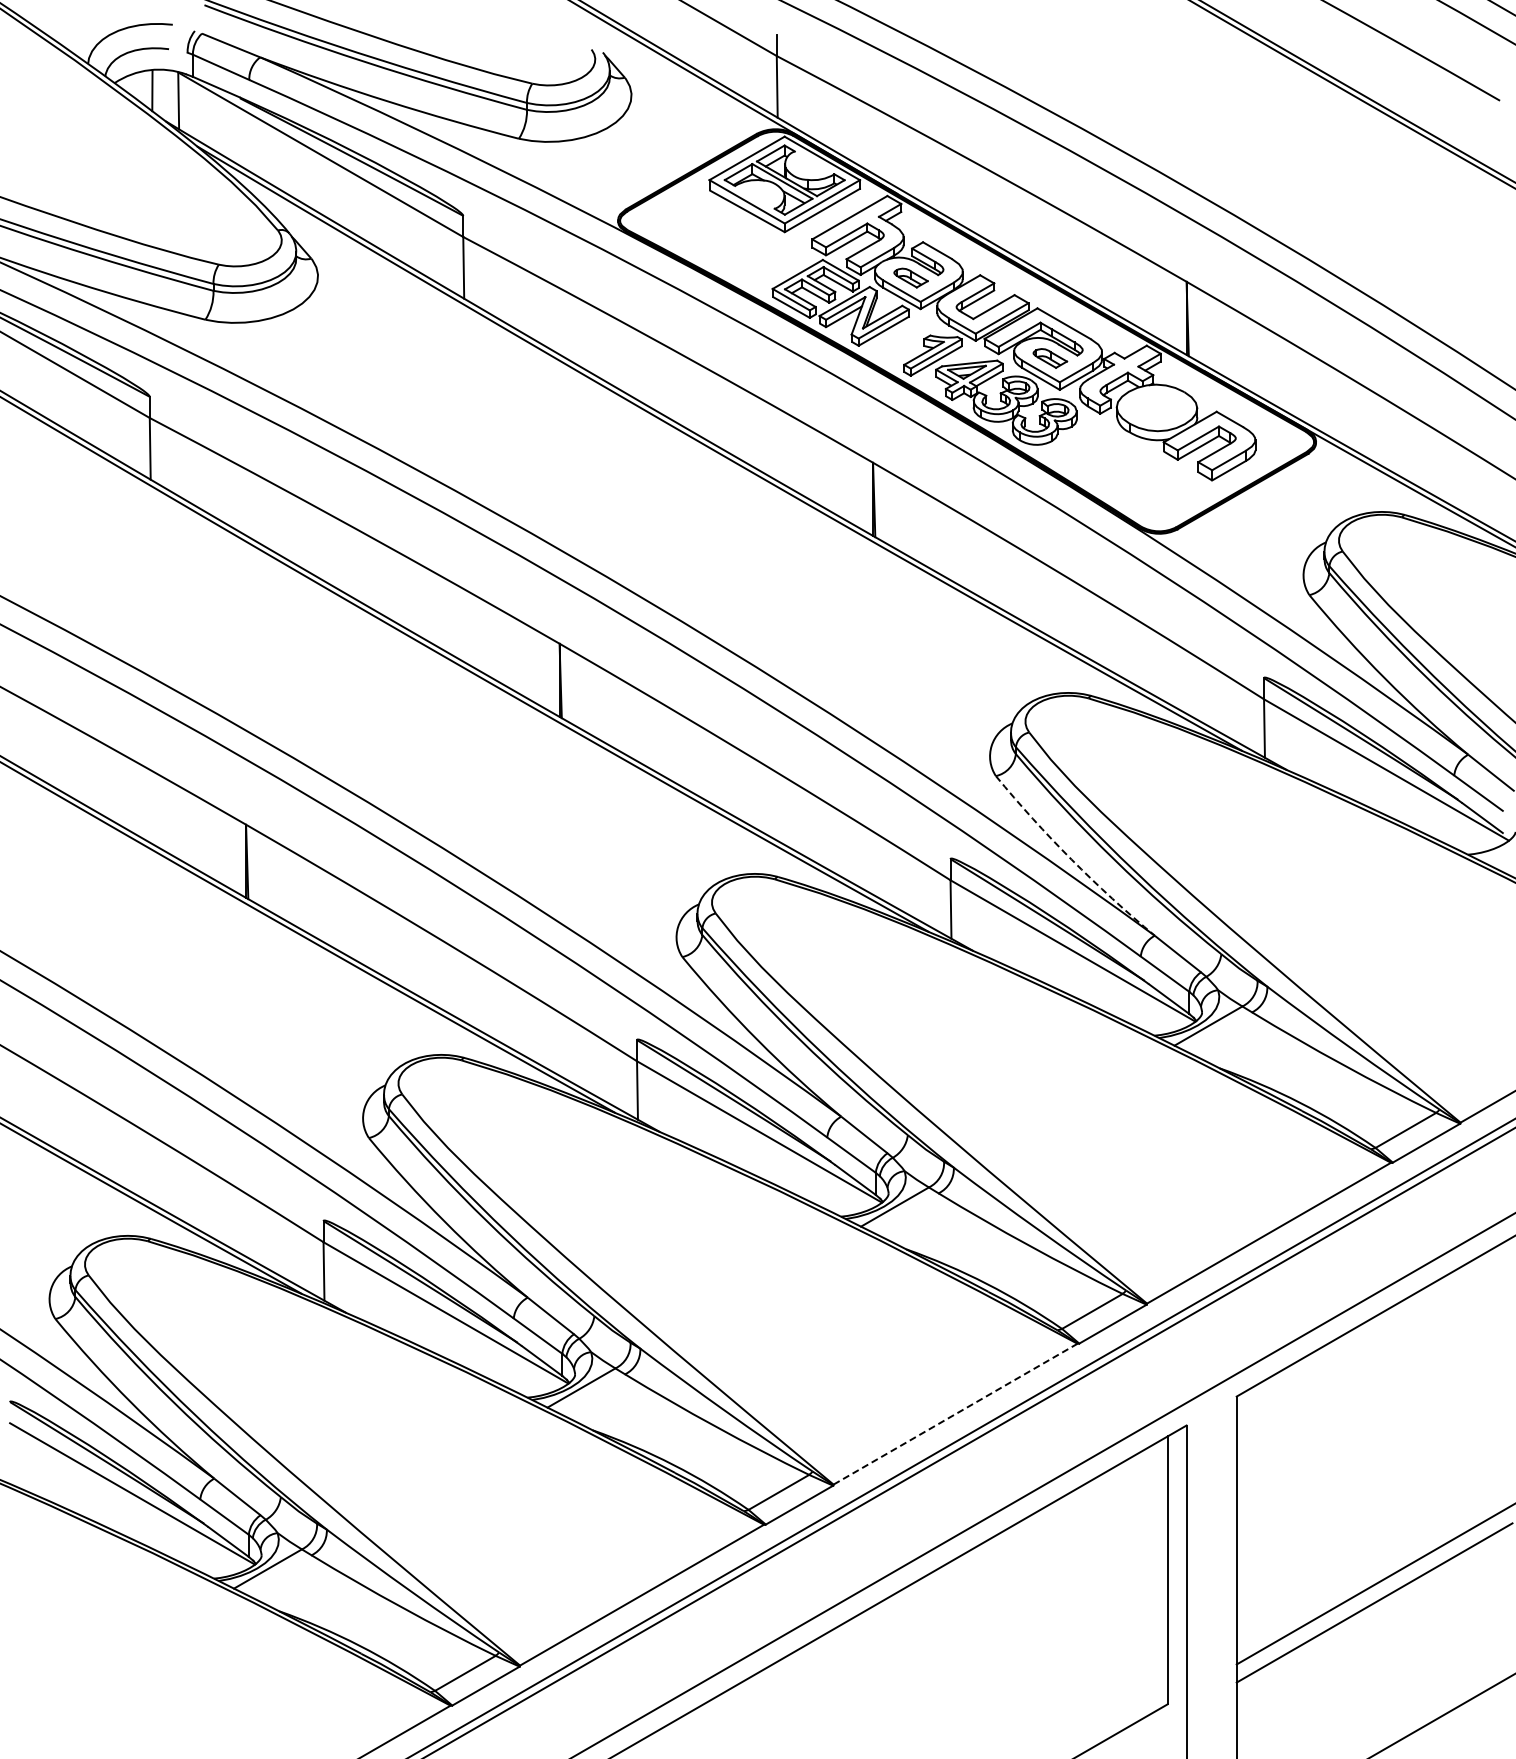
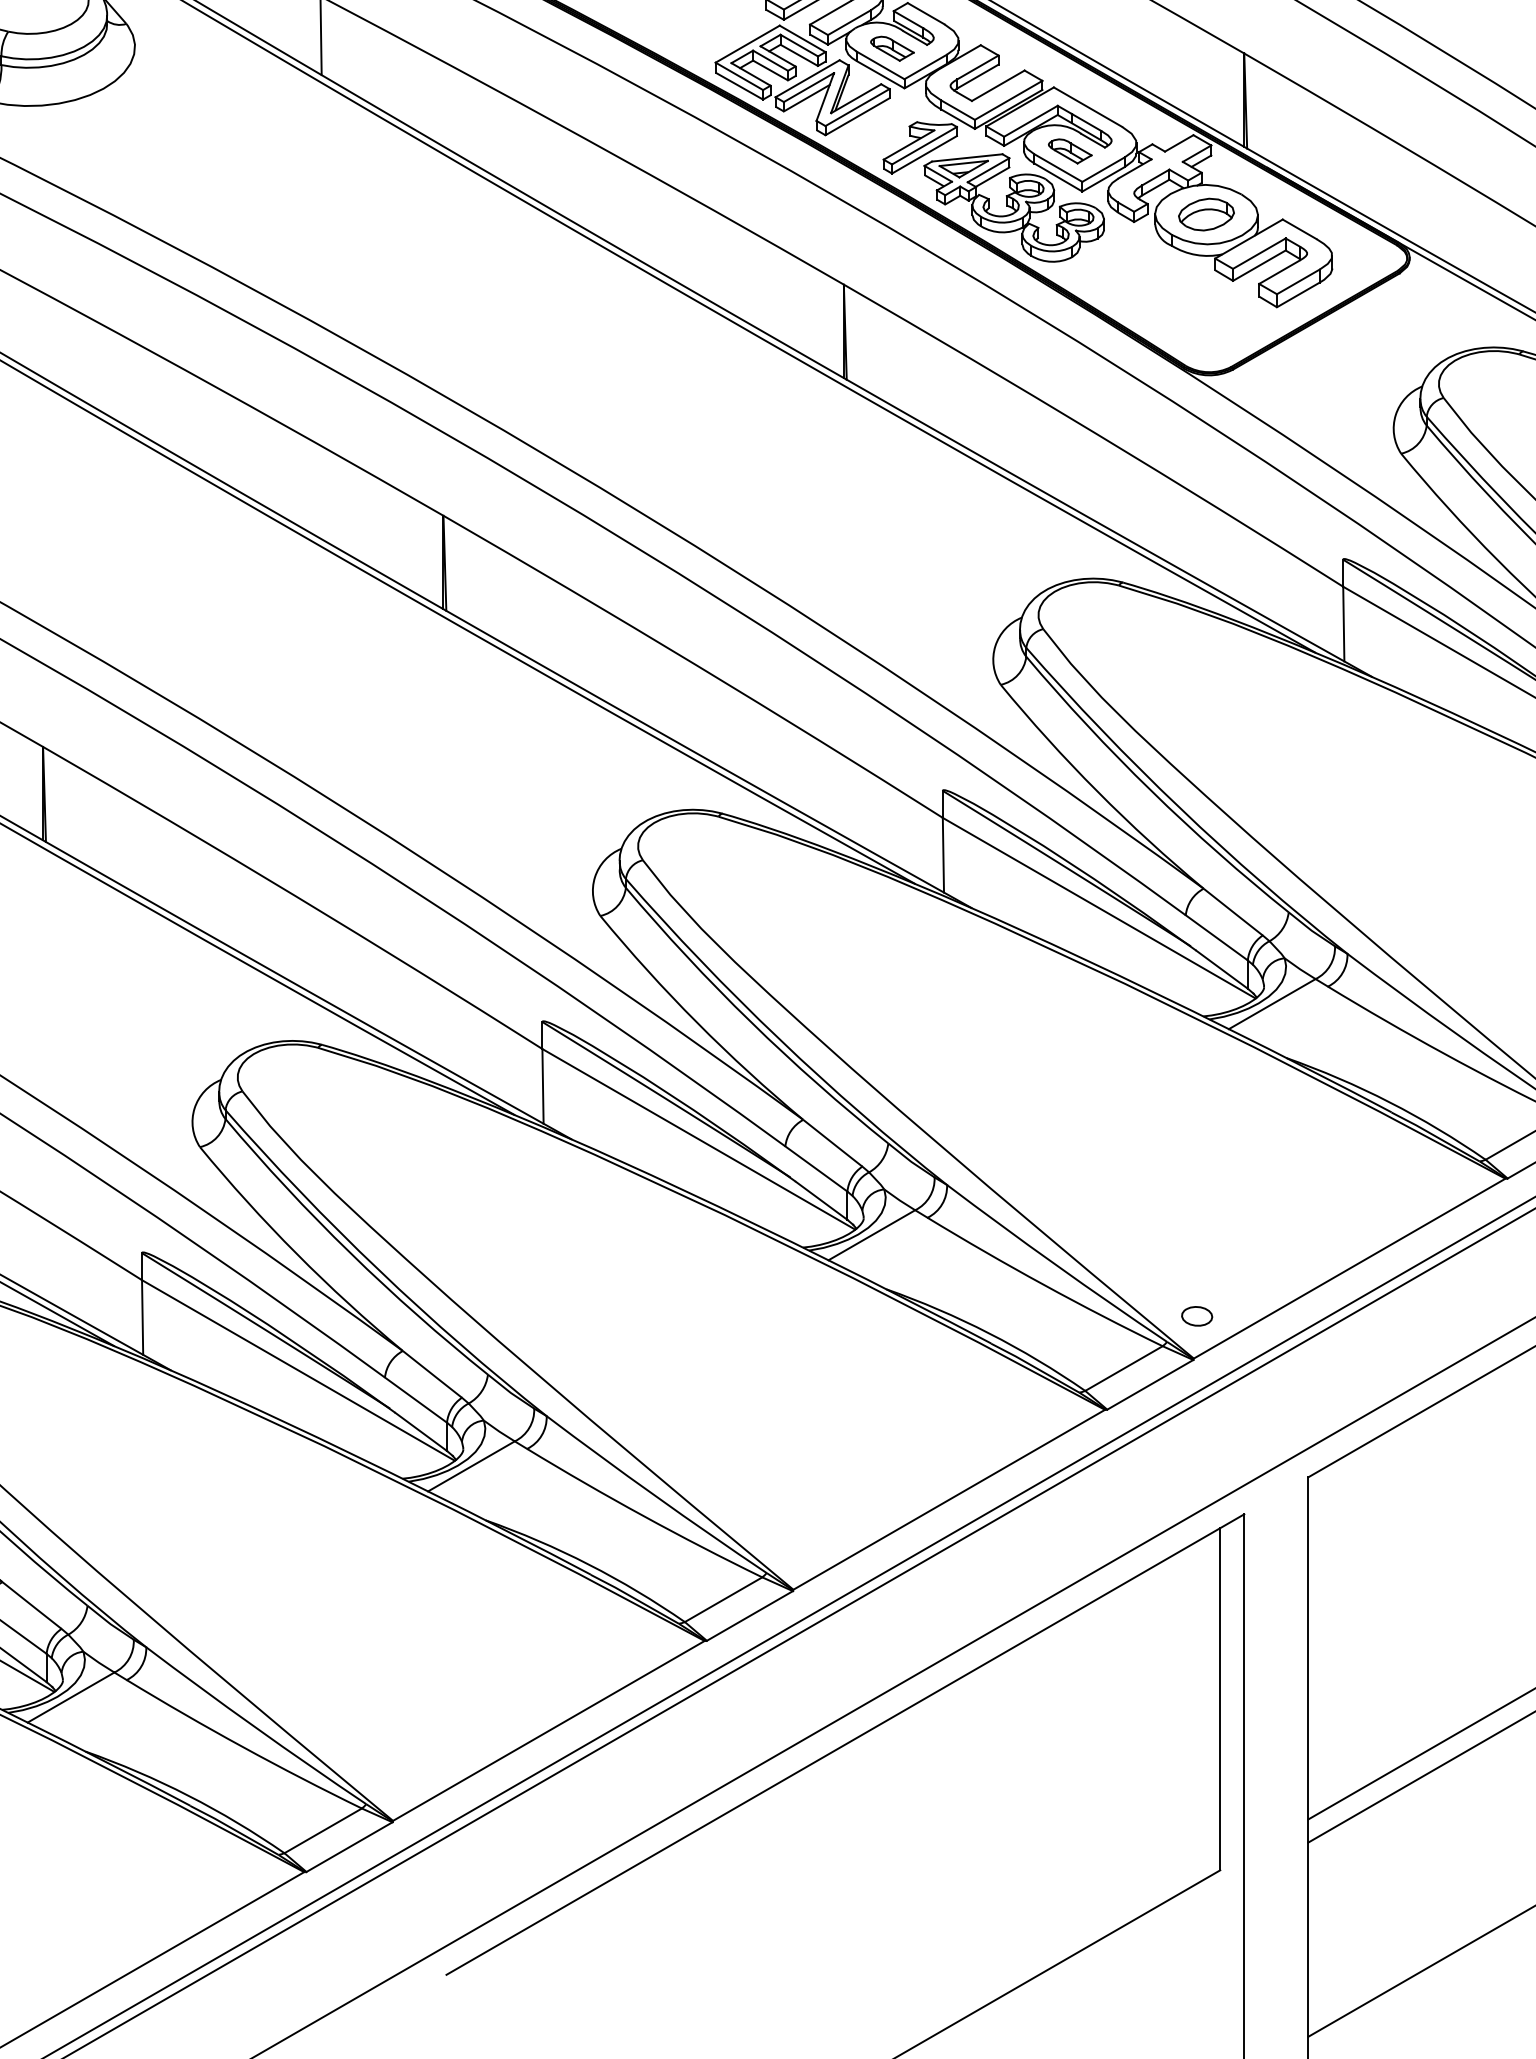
part: (1156, 407) -> (1205, 214), added
arc: (1071, 859) -> (1097, 791), dashed -> solid
part: (1149, 1270) -> (1196, 1316), added
line: (955, 1414) -> (949, 1500), dashed -> solid

